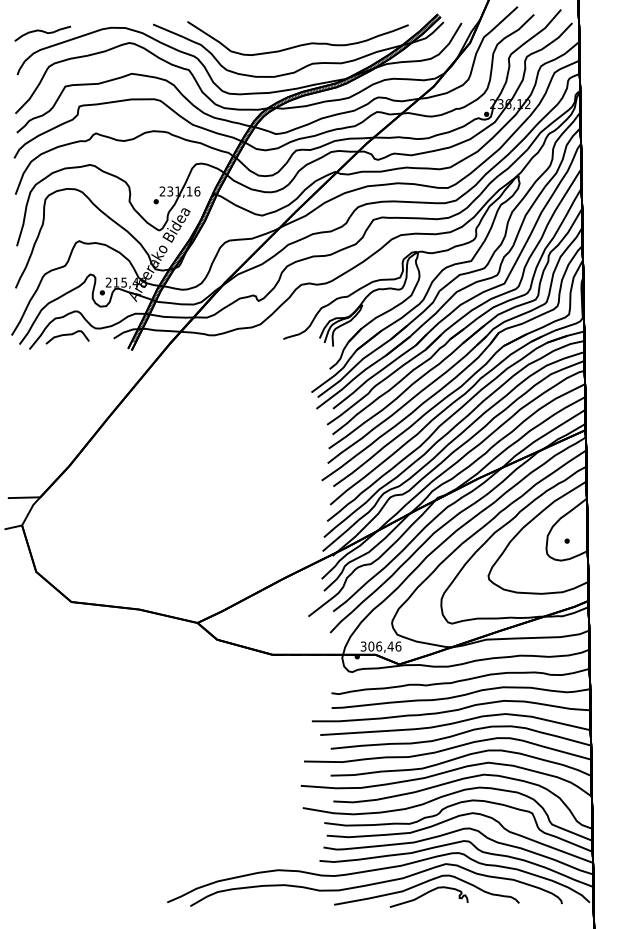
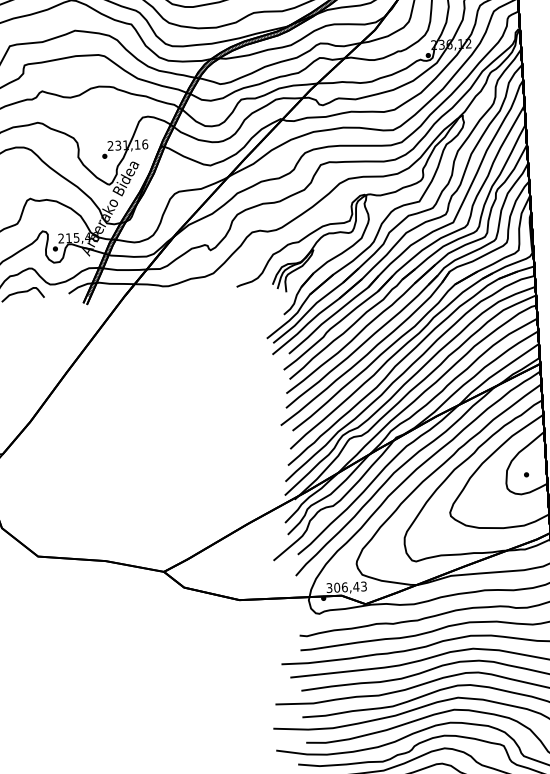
text: (398, 646) -> (364, 586), 306,46 -> 306,43

